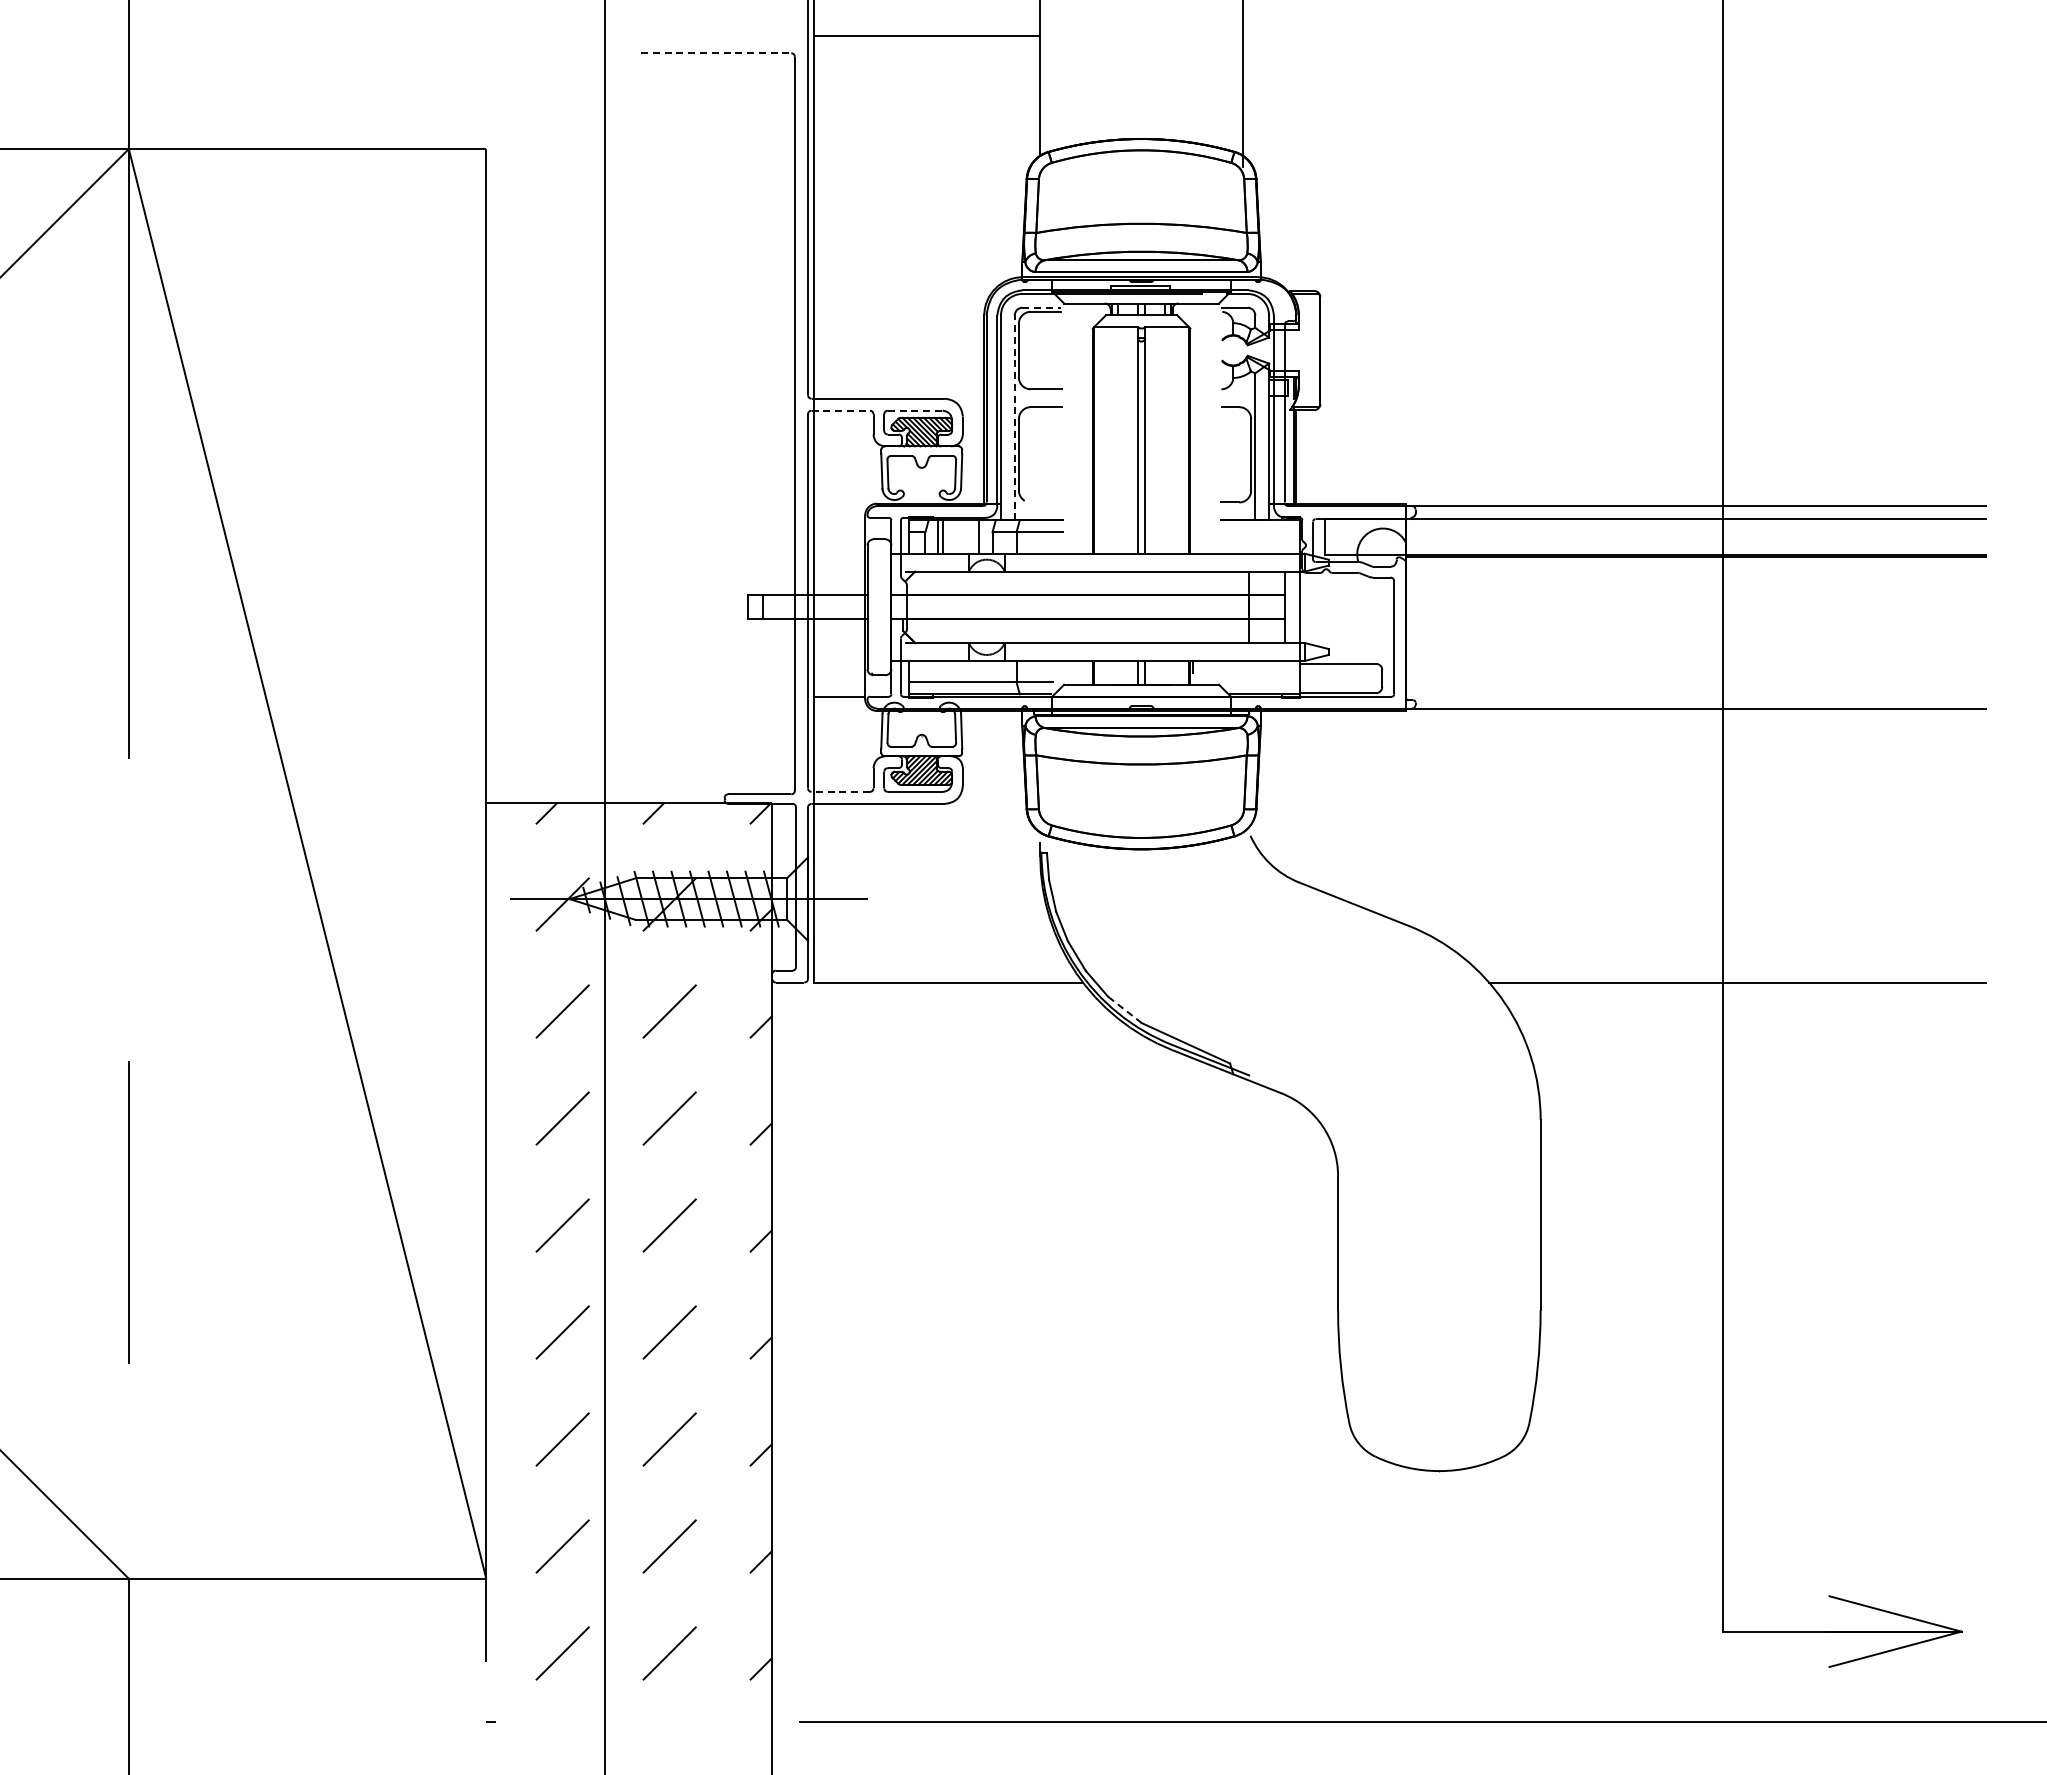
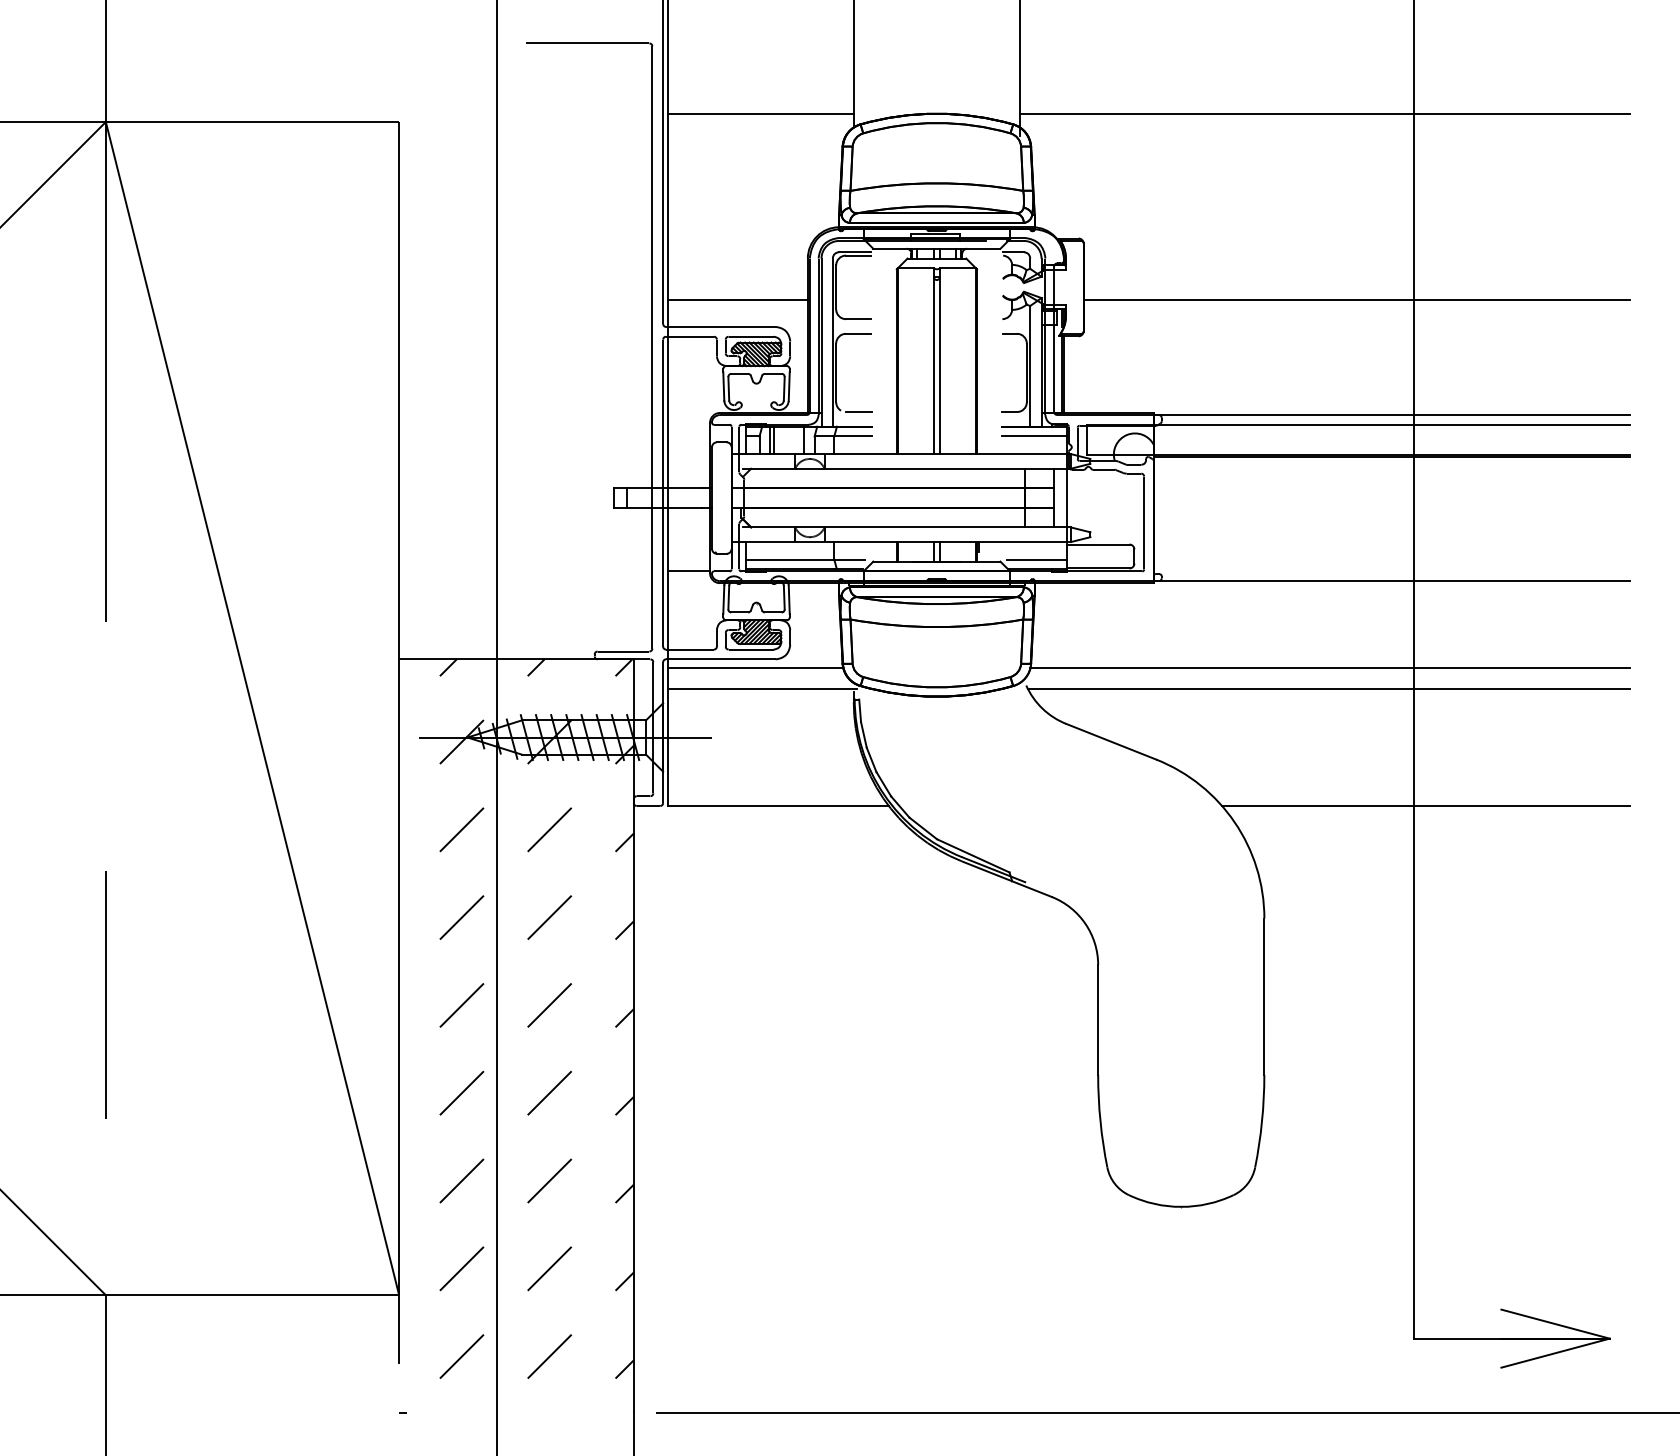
line: (926, 36) -> (760, 114), moved
line: (716, 53) -> (588, 43), dashed -> solid
line: (1613, 139) -> (1324, 114), added
line: (1042, 307) -> (855, 252), dashed -> solid
line: (898, 365) -> (737, 299), added
line: (1652, 365) -> (1356, 299), added
line: (841, 410) -> (690, 336), dashed -> solid
line: (915, 410) -> (751, 336), dashed -> solid
line: (1014, 417) -> (832, 342), dashed -> solid
line: (1046, 502) -> (858, 412), added
line: (1260, 532) -> (1034, 436), added
line: (1263, 682) -> (1036, 559), added
line: (840, 791) -> (689, 649), dashed -> solid
line: (920, 814) -> (755, 668), added
line: (1620, 814) -> (1329, 668), added
line: (928, 839) -> (762, 688), added
line: (1618, 839) -> (1328, 688), added
line: (1124, 1009) -> (922, 828), dashed -> solid

